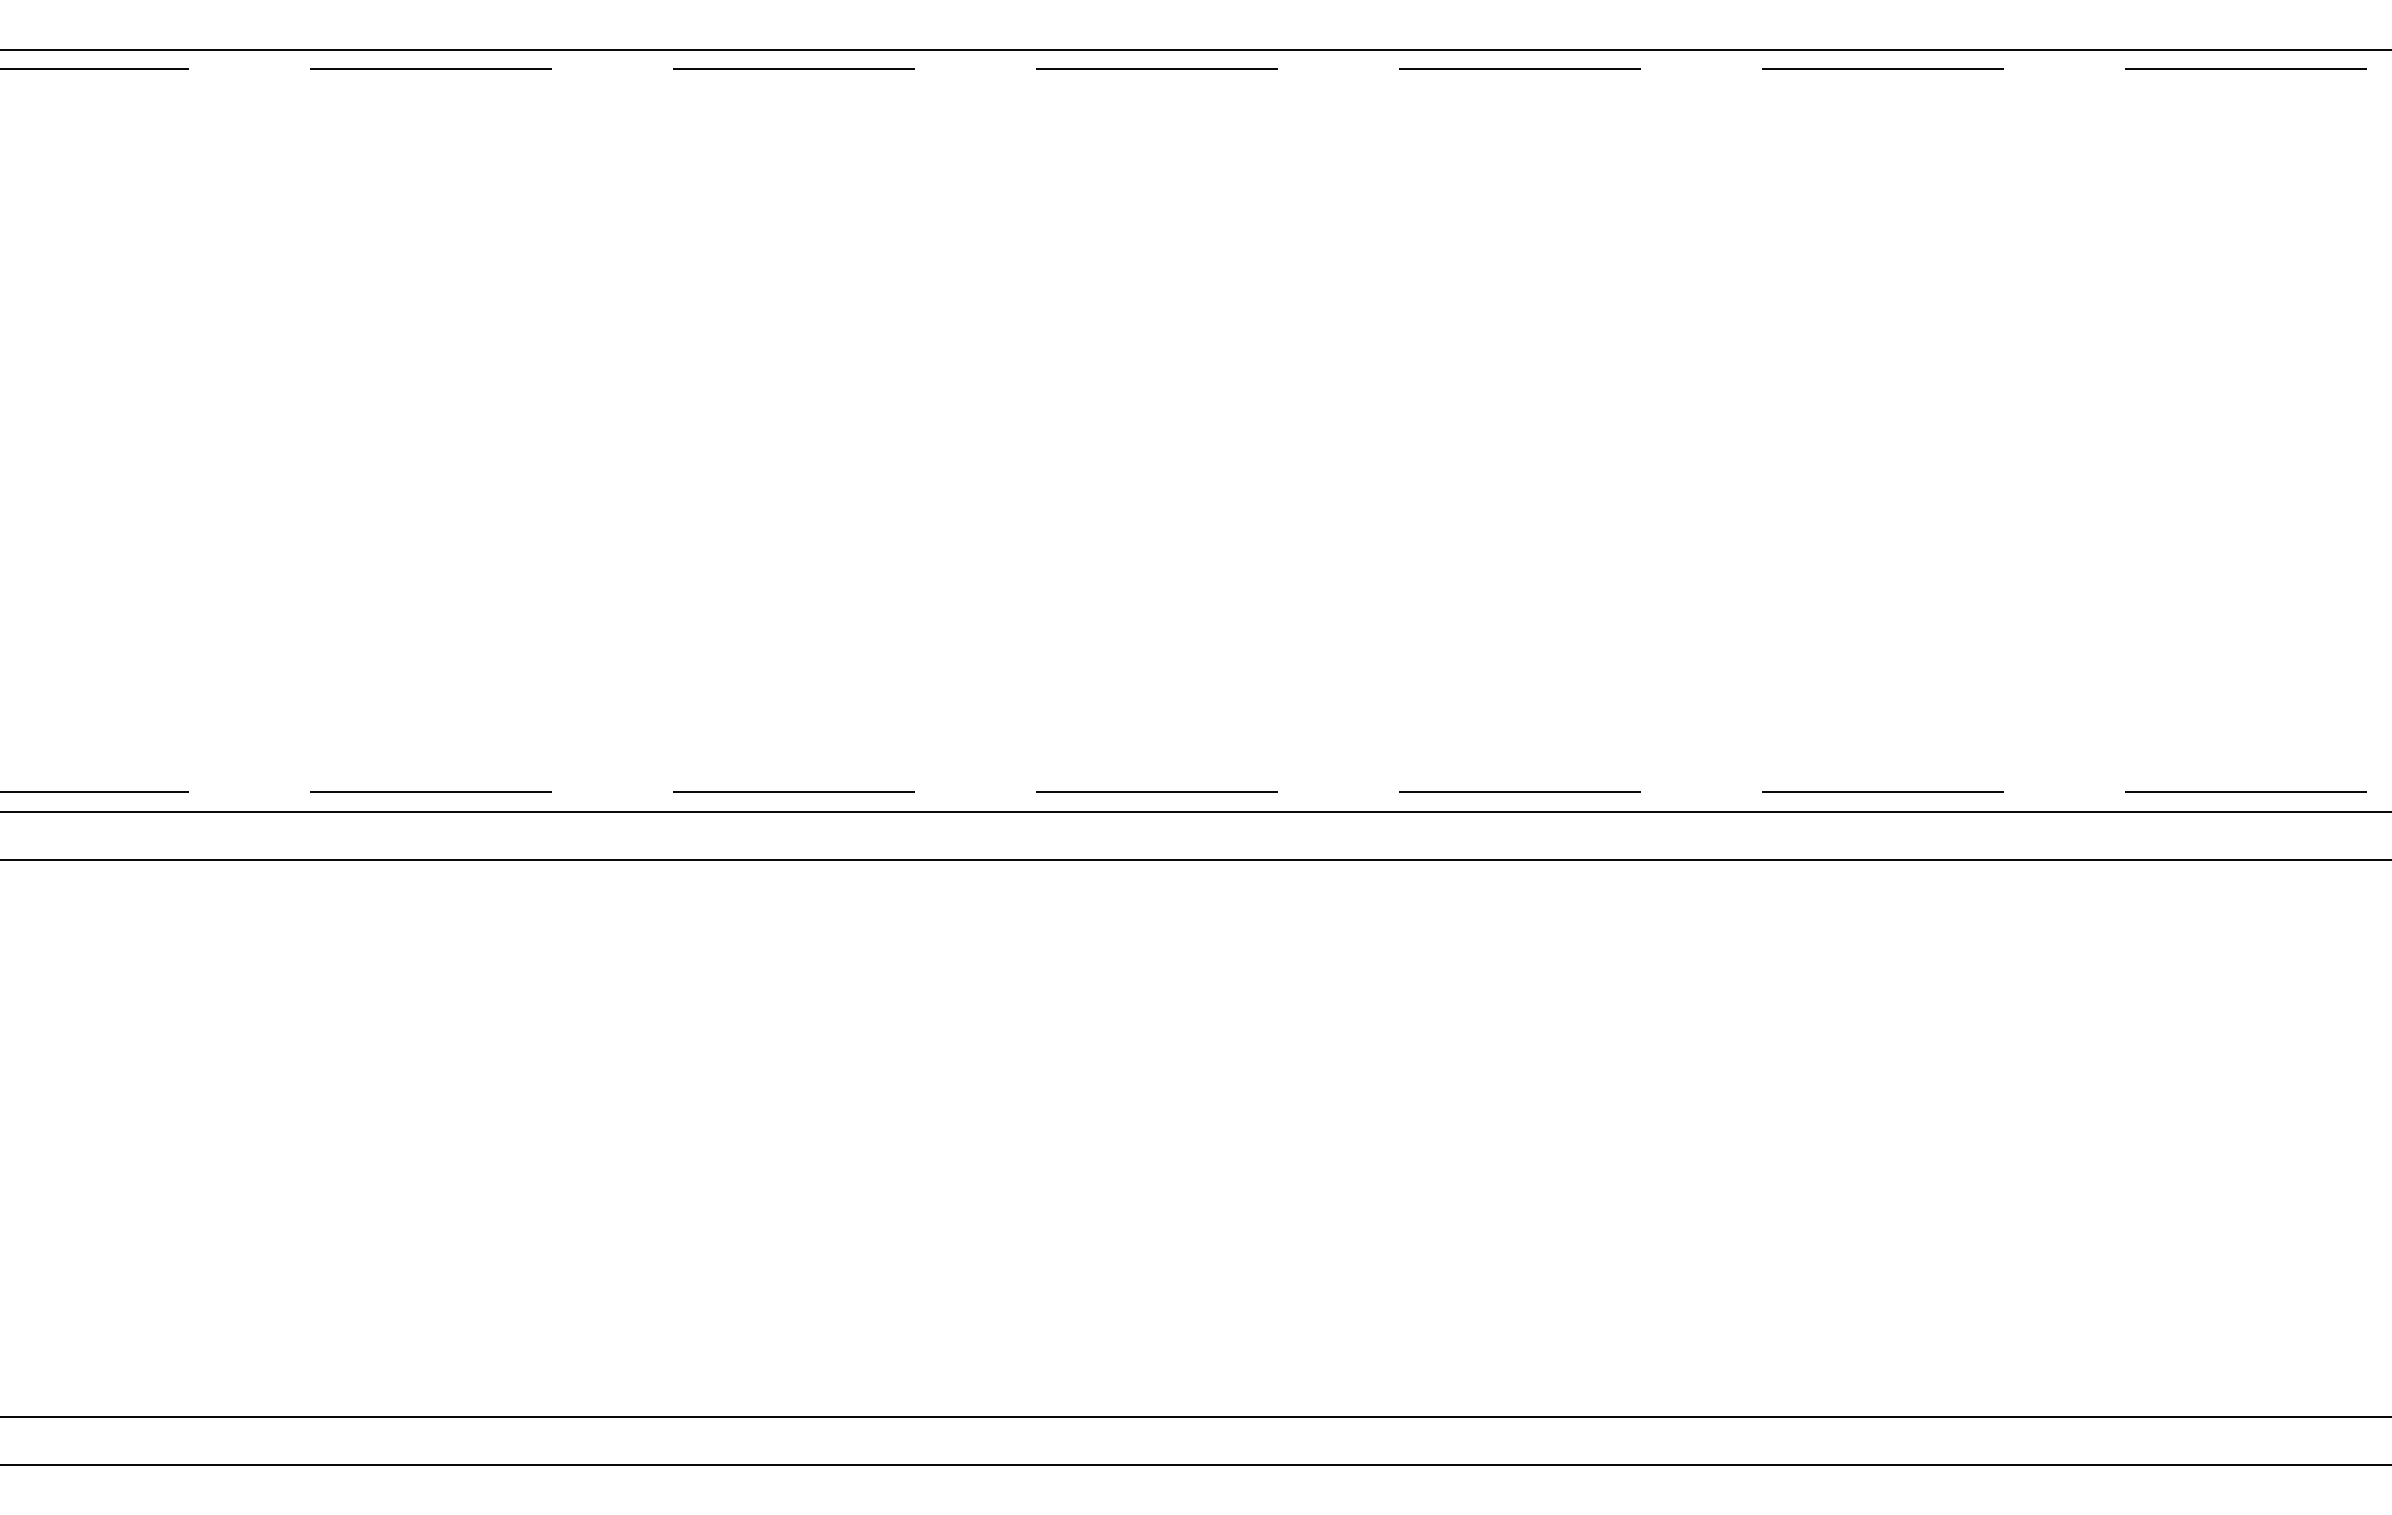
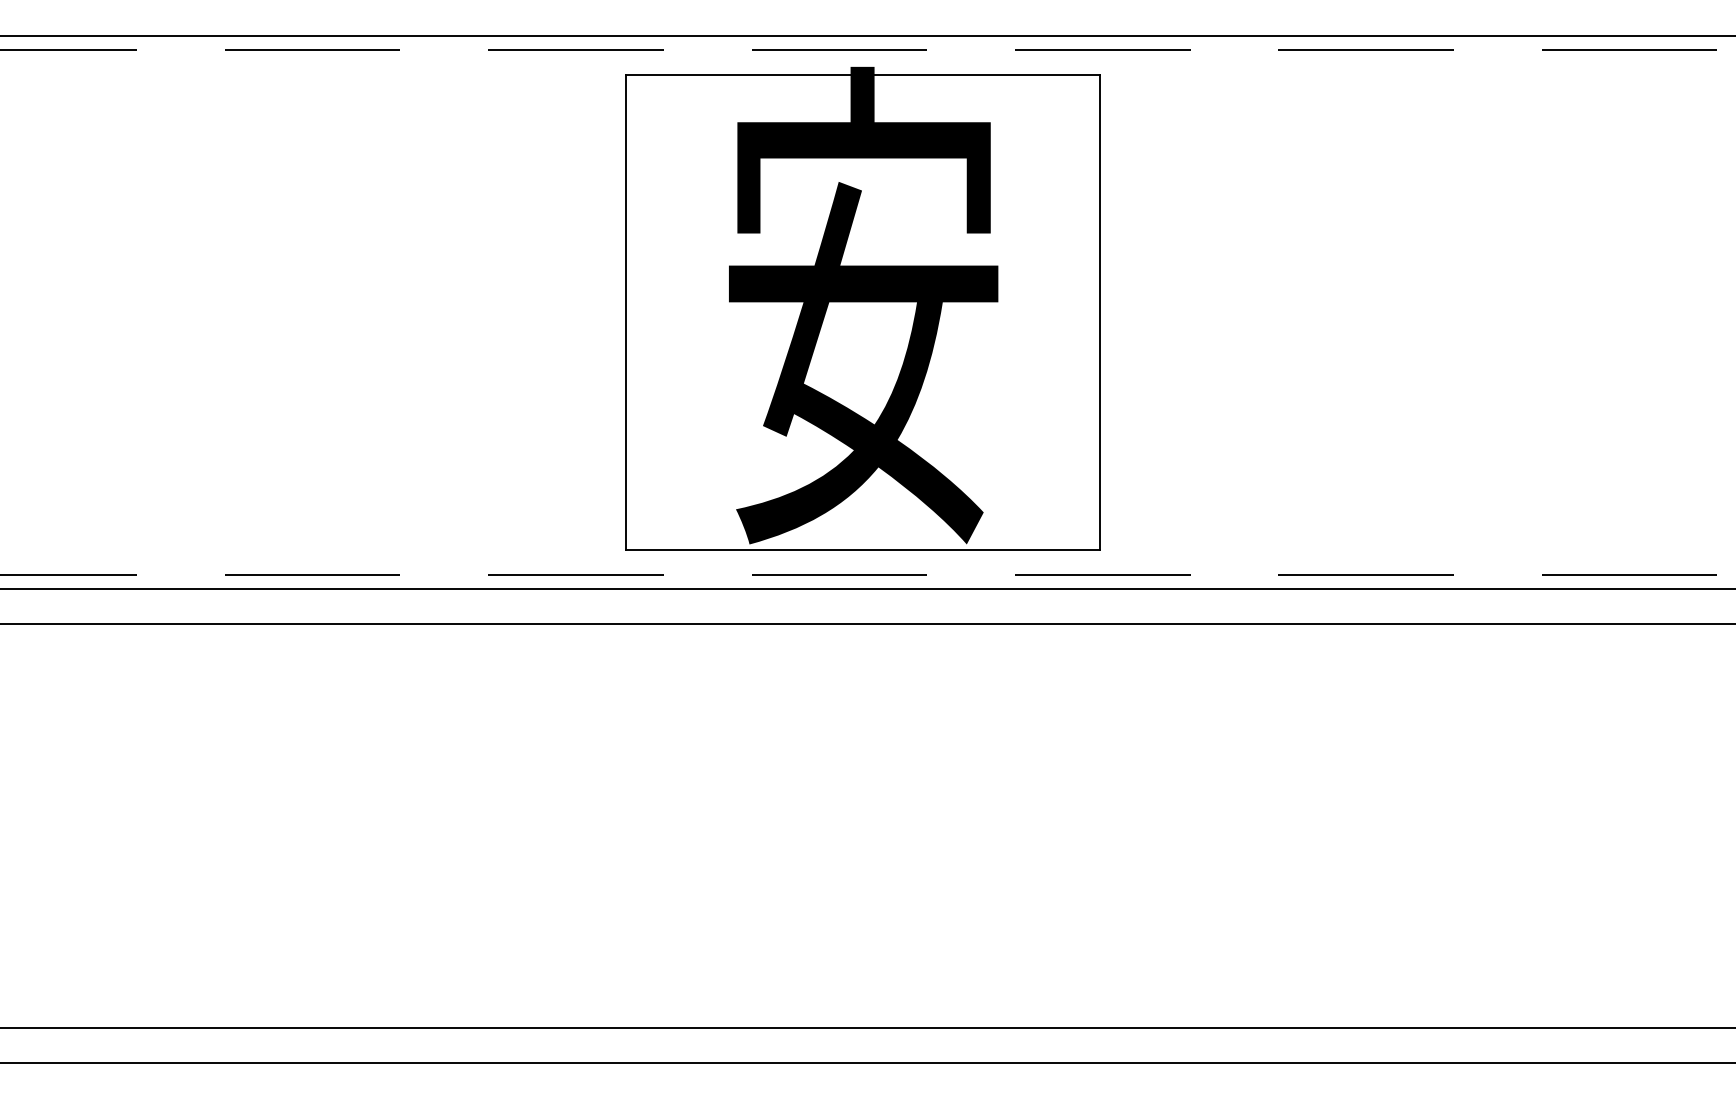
part: (1189, 425) -> (863, 308), added

